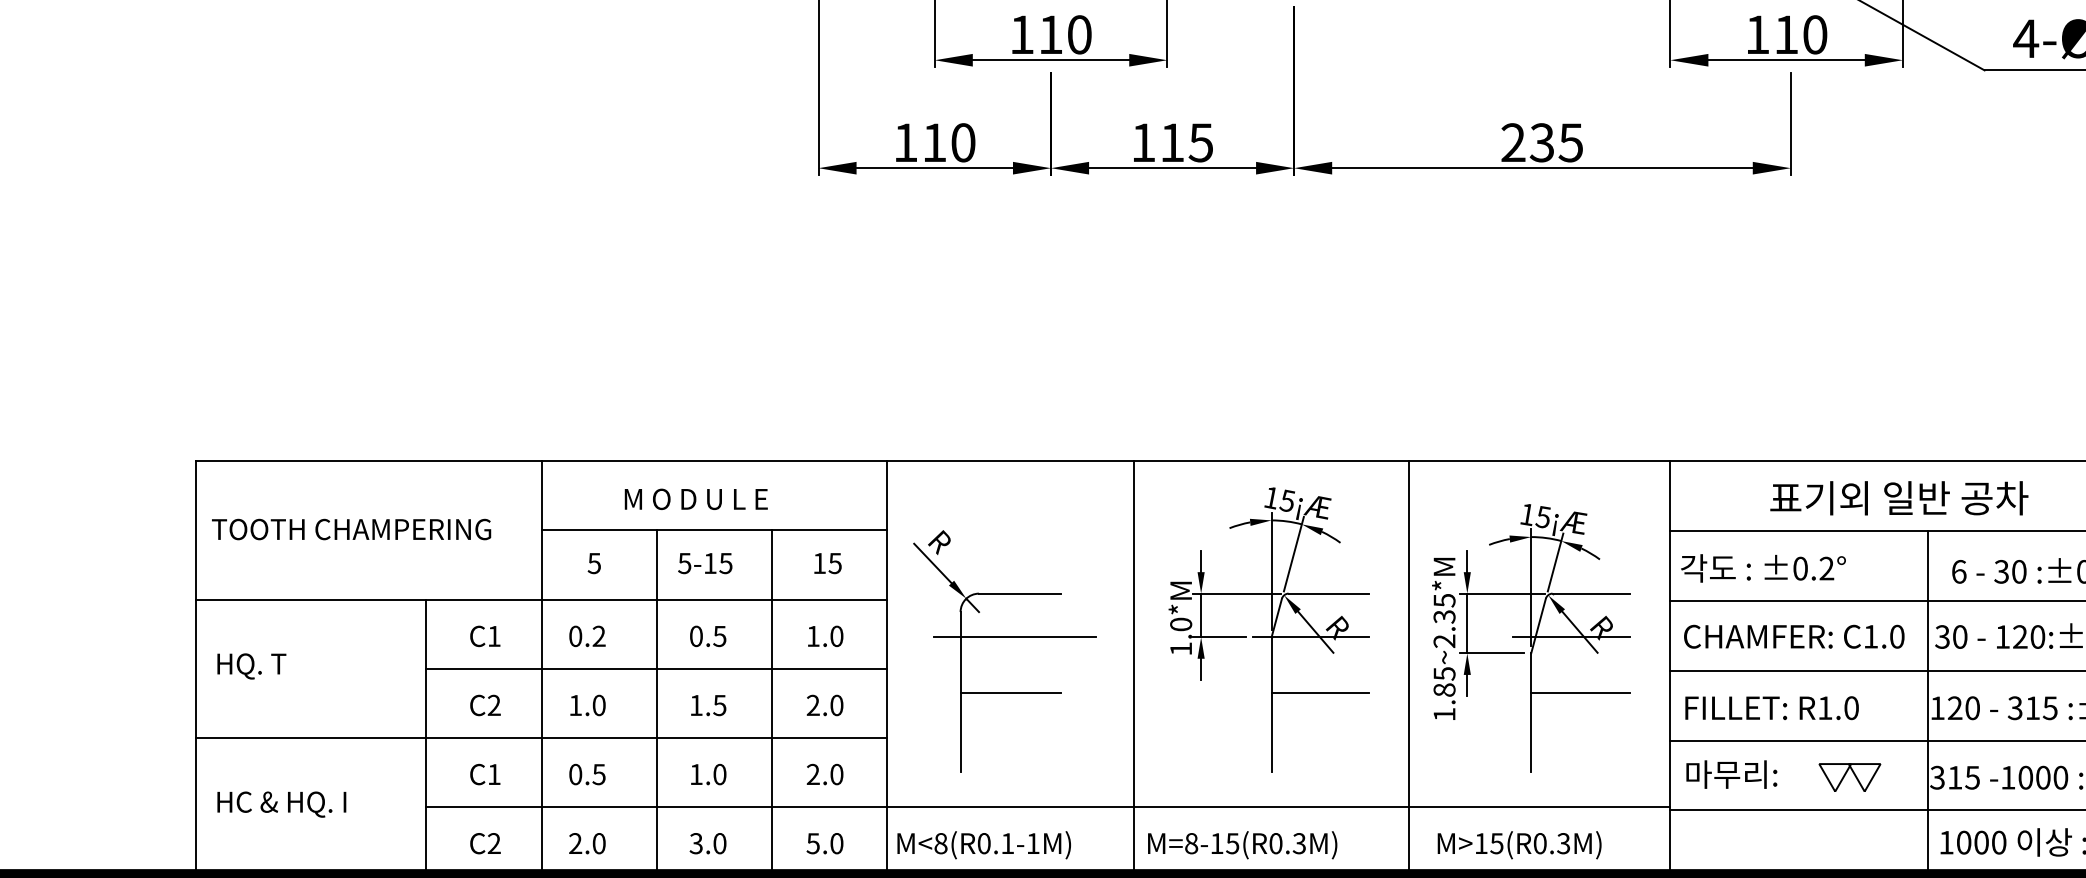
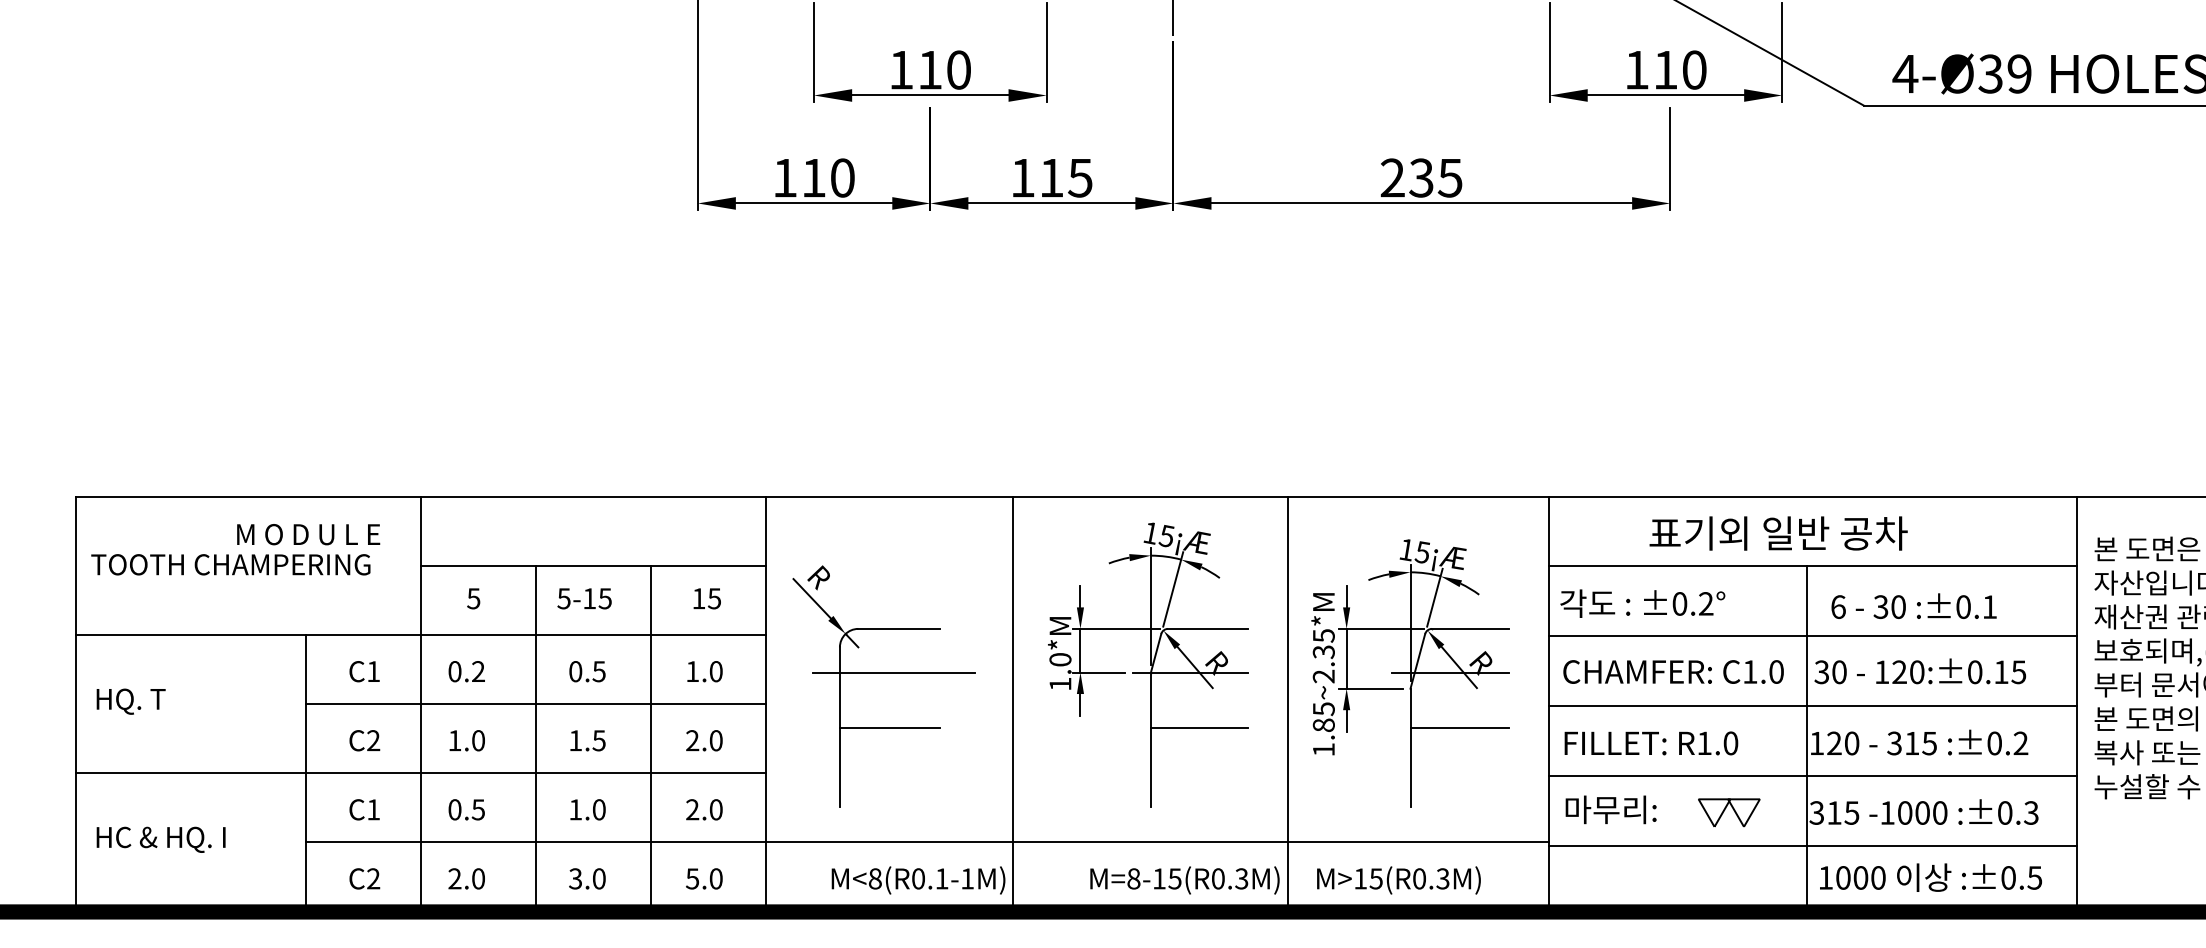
text: (696, 499) -> (308, 534), moved
text: (984, 845) -> (918, 880), moved
text: (1242, 845) -> (1184, 880), moved

